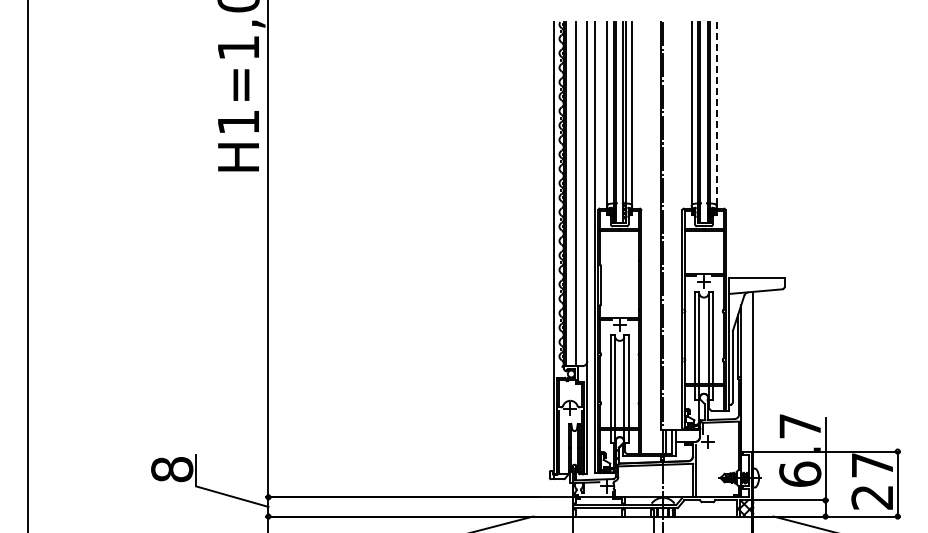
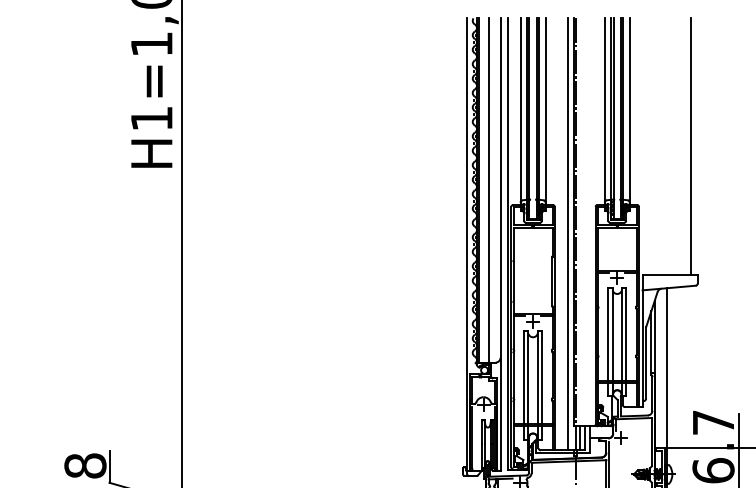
line: (716, 114) -> (629, 110), dashed -> solid
line: (777, 150) -> (690, 146), added
line: (654, 237) -> (567, 233), added

